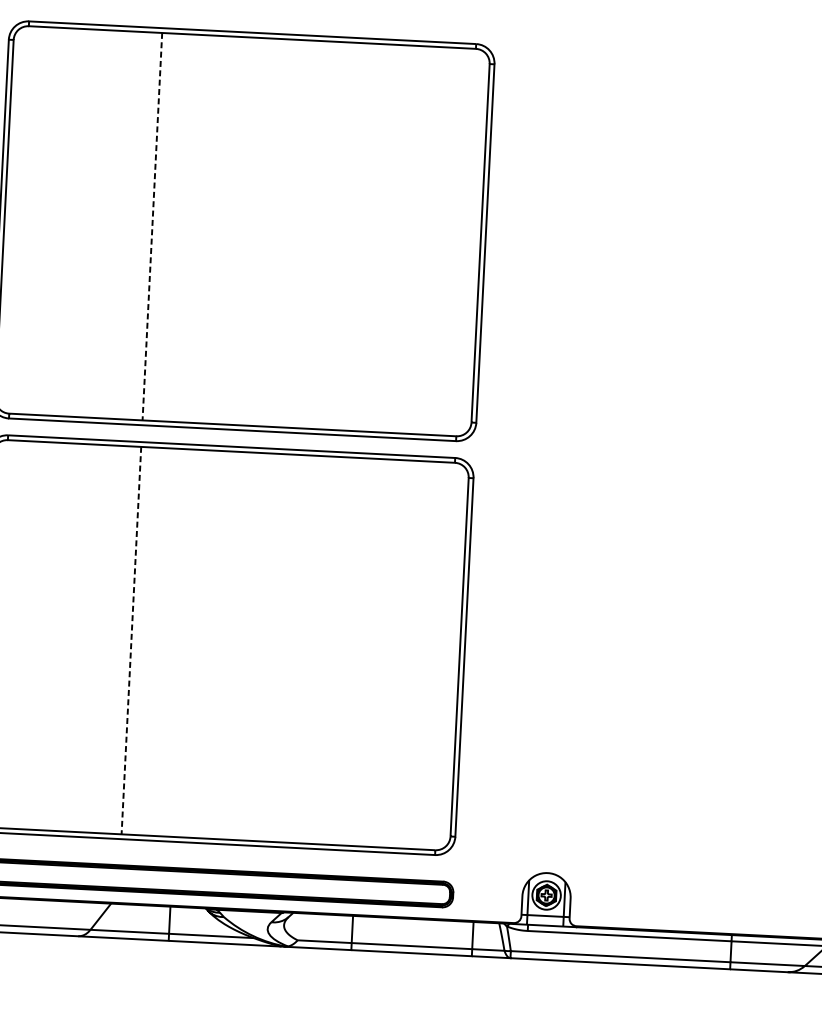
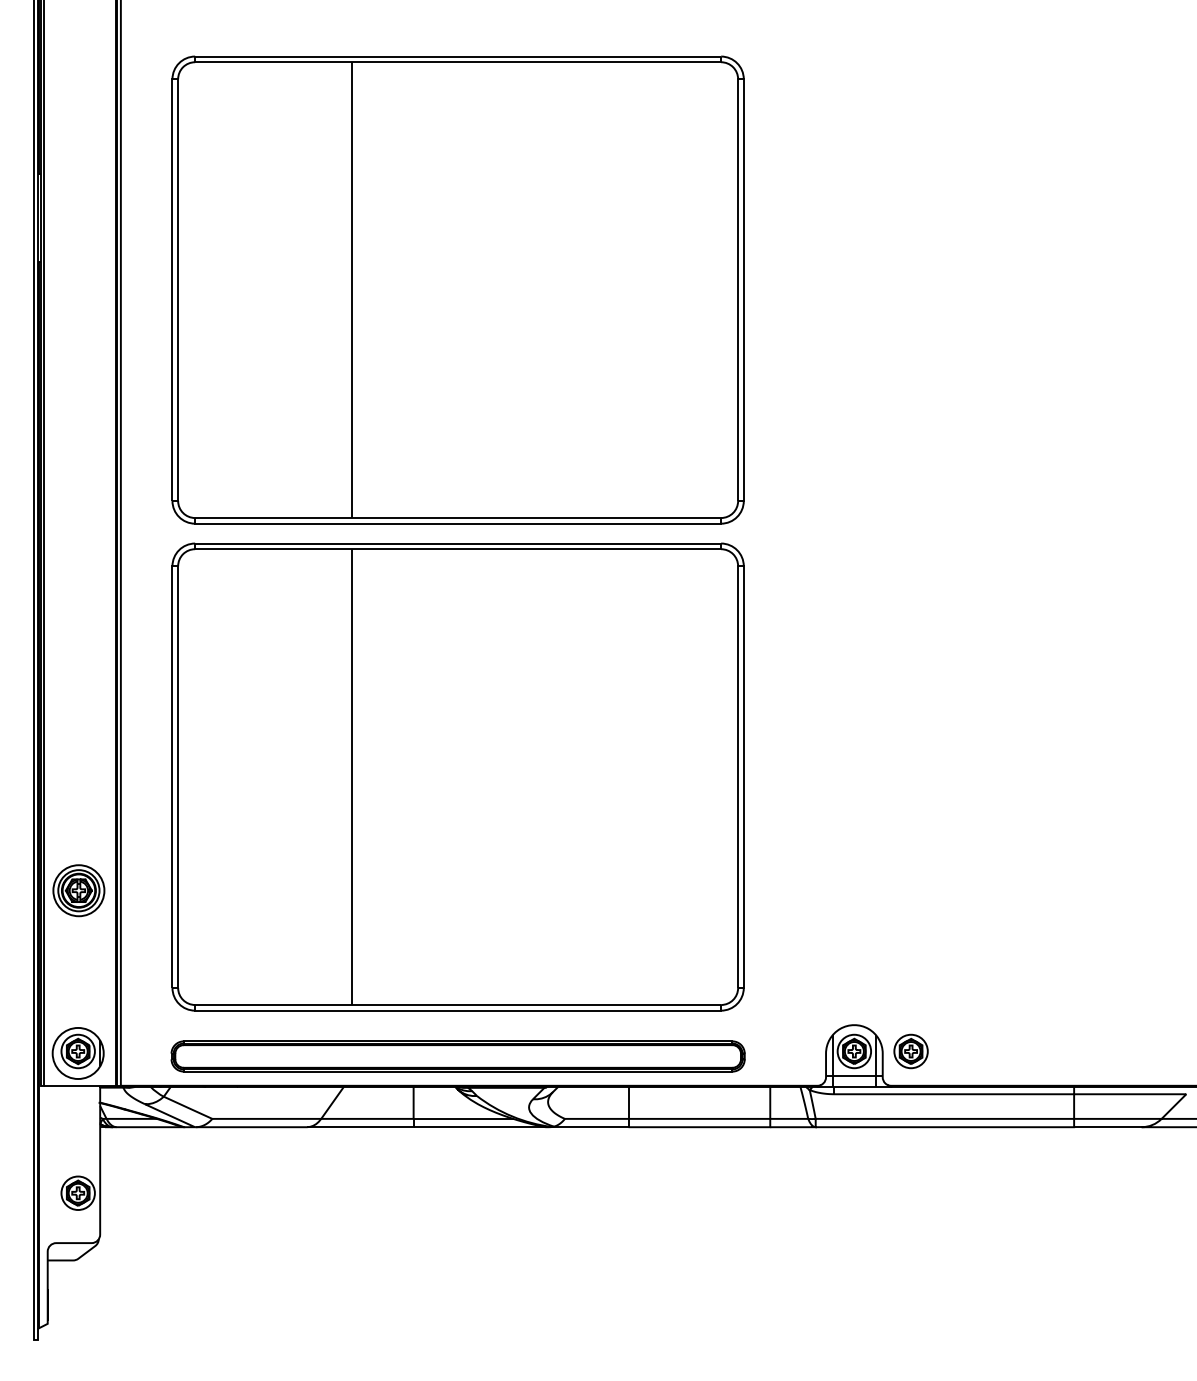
line: (152, 227) -> (352, 290), dashed -> solid
line: (131, 640) -> (352, 777), dashed -> solid
part: (594, 897) -> (910, 1051), added

